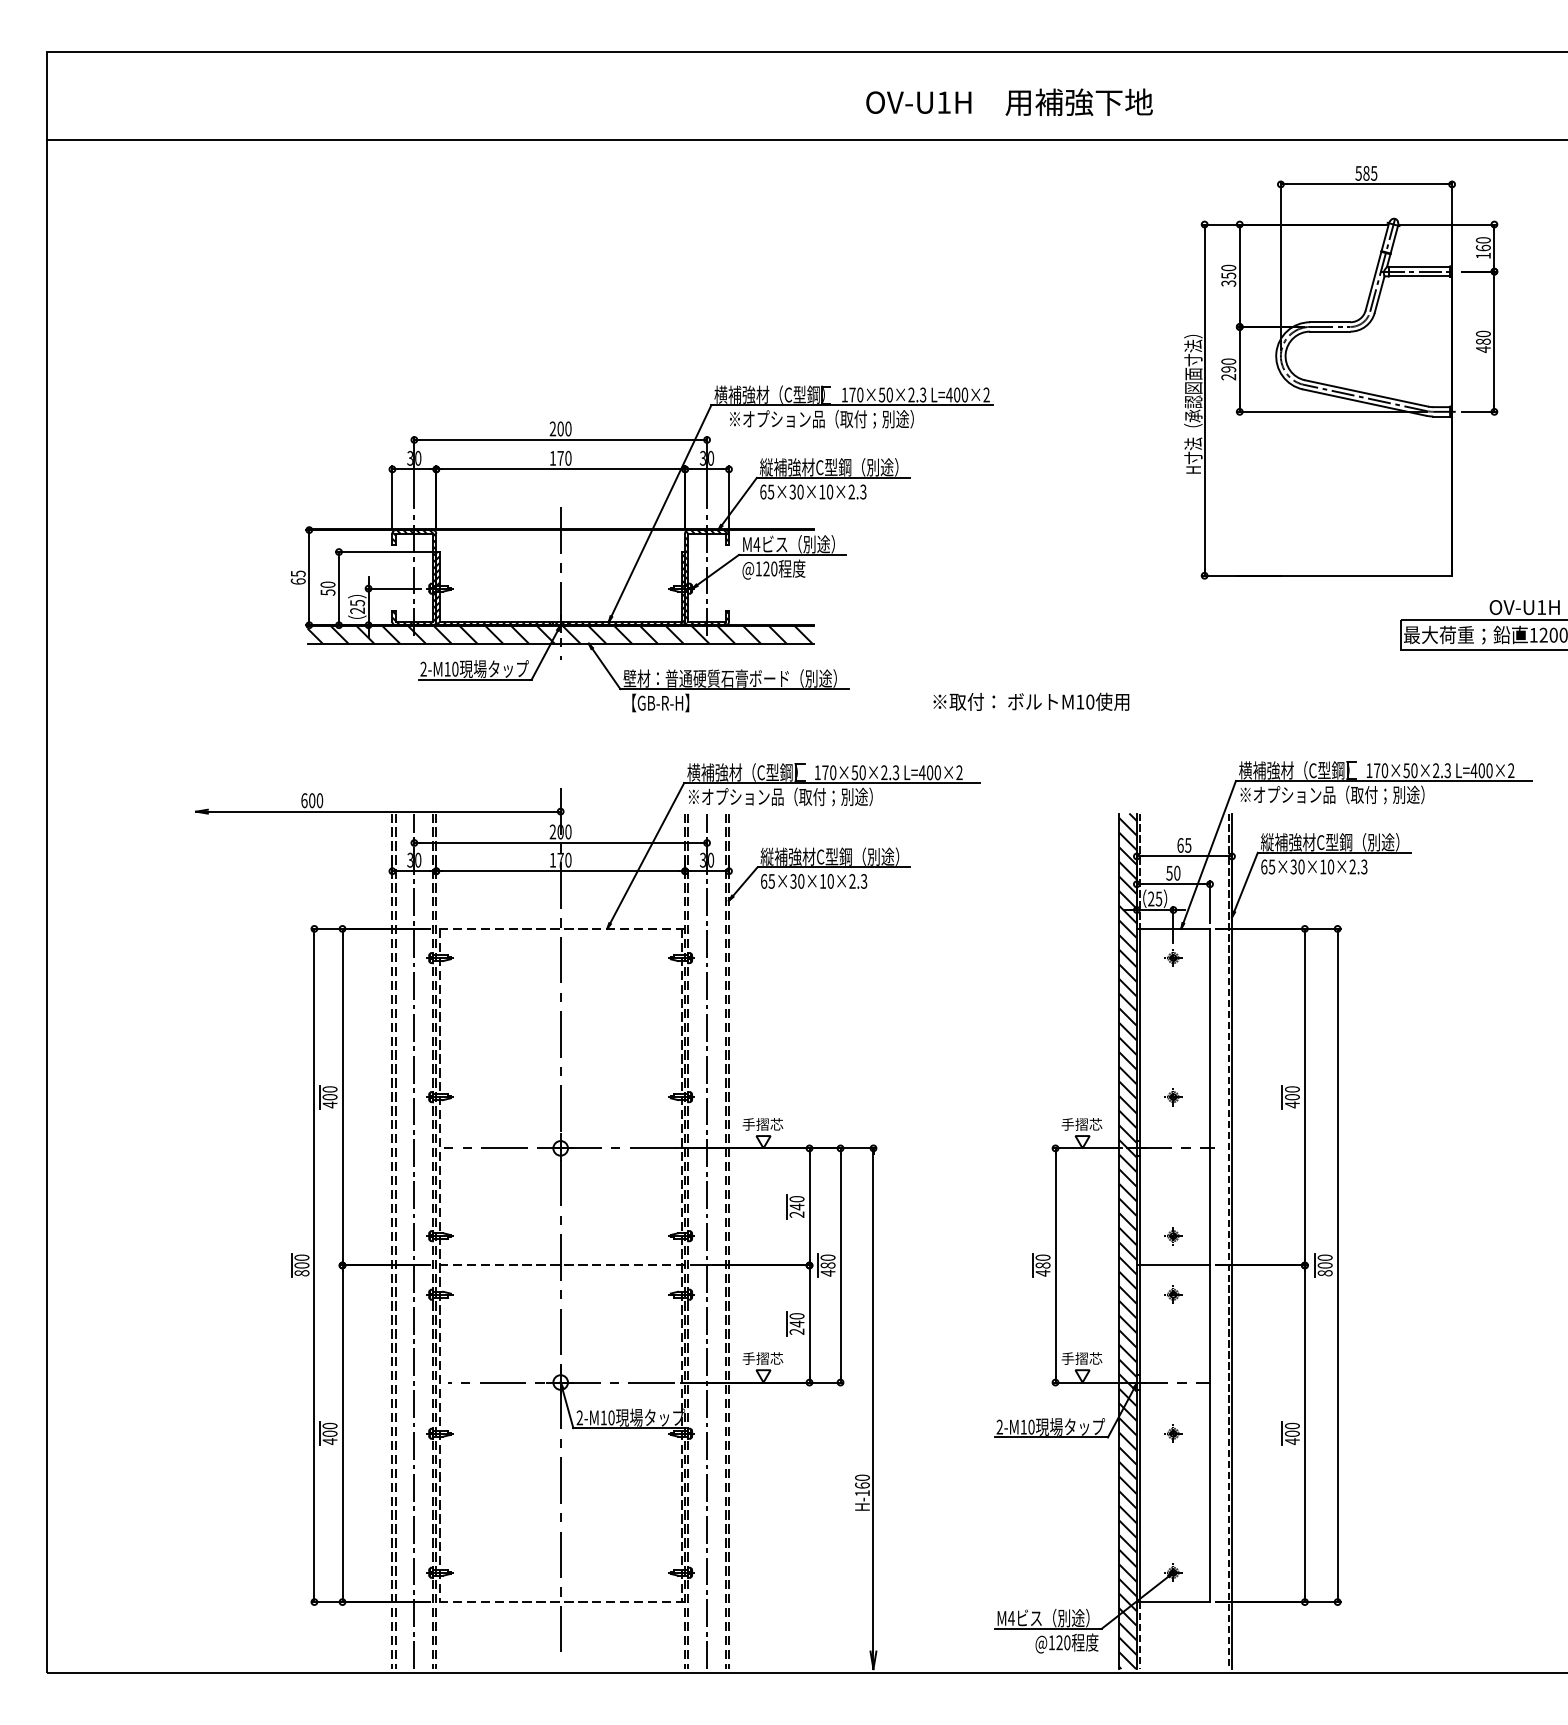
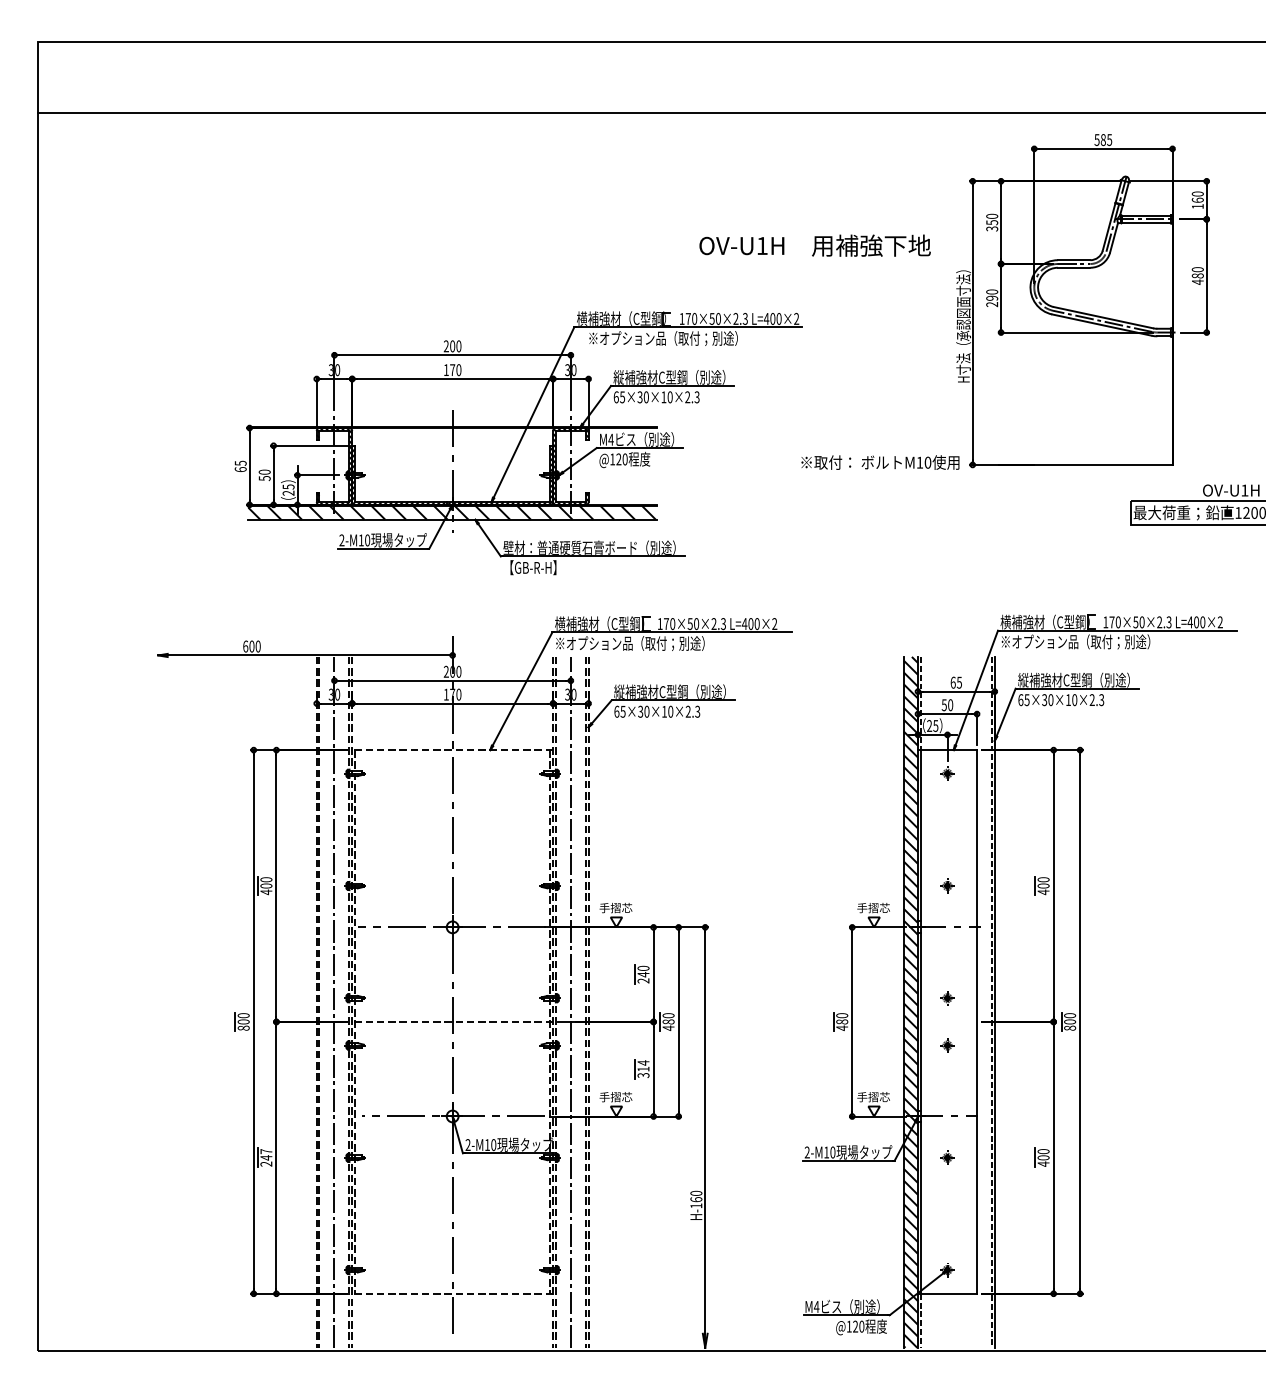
text: (1009, 101) -> (815, 245), moved
text: (1031, 701) -> (880, 462), moved
line: (1173, 1265) -> (947, 1021), removed
text: (796, 1323) -> (643, 1068), 240 -> 314
text: (329, 1433) -> (265, 1157), 400 -> 247

